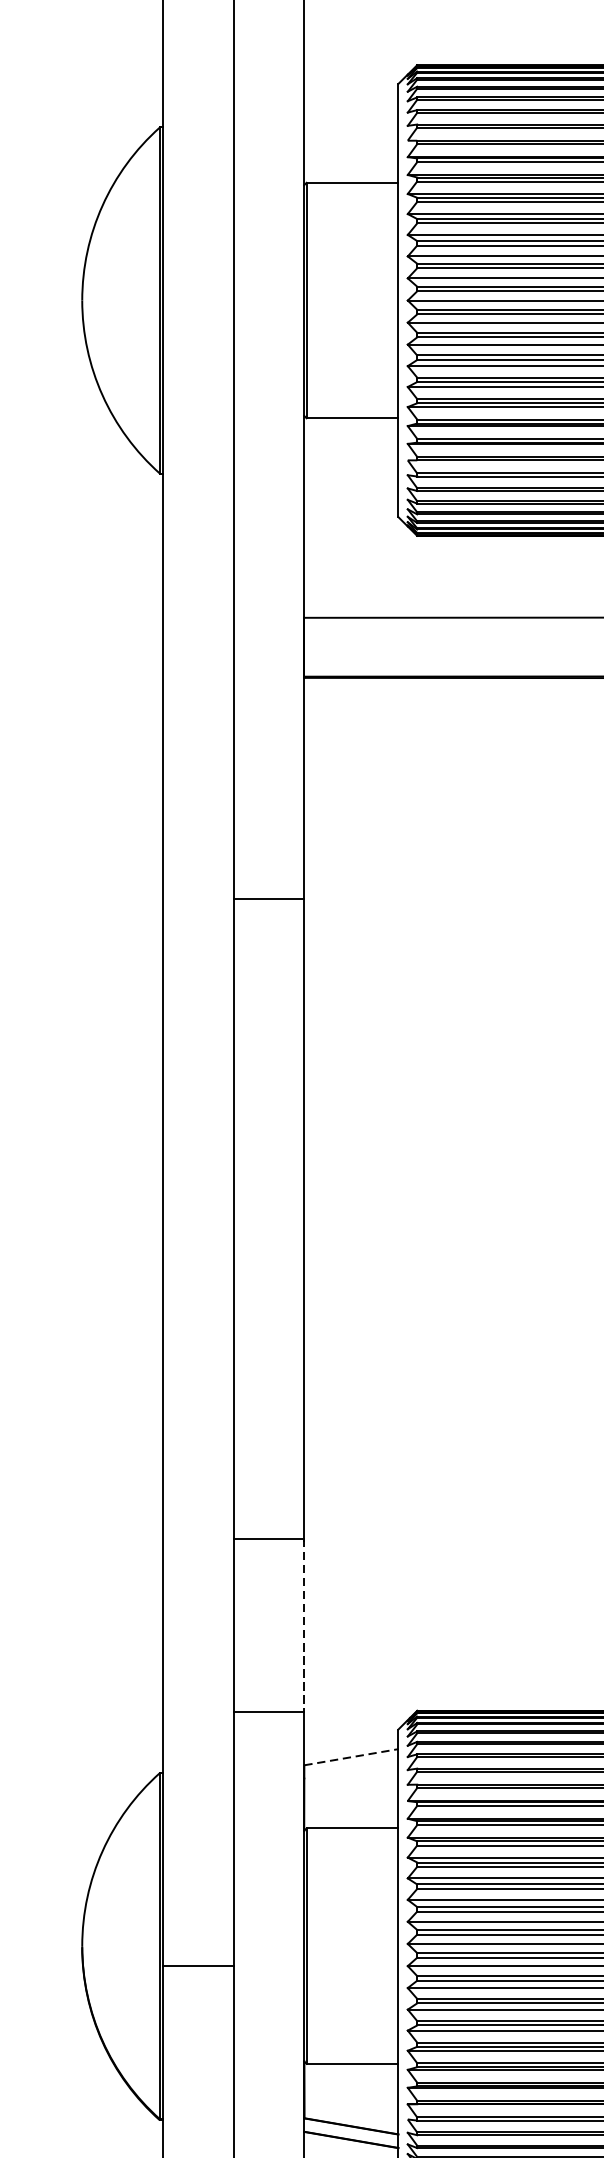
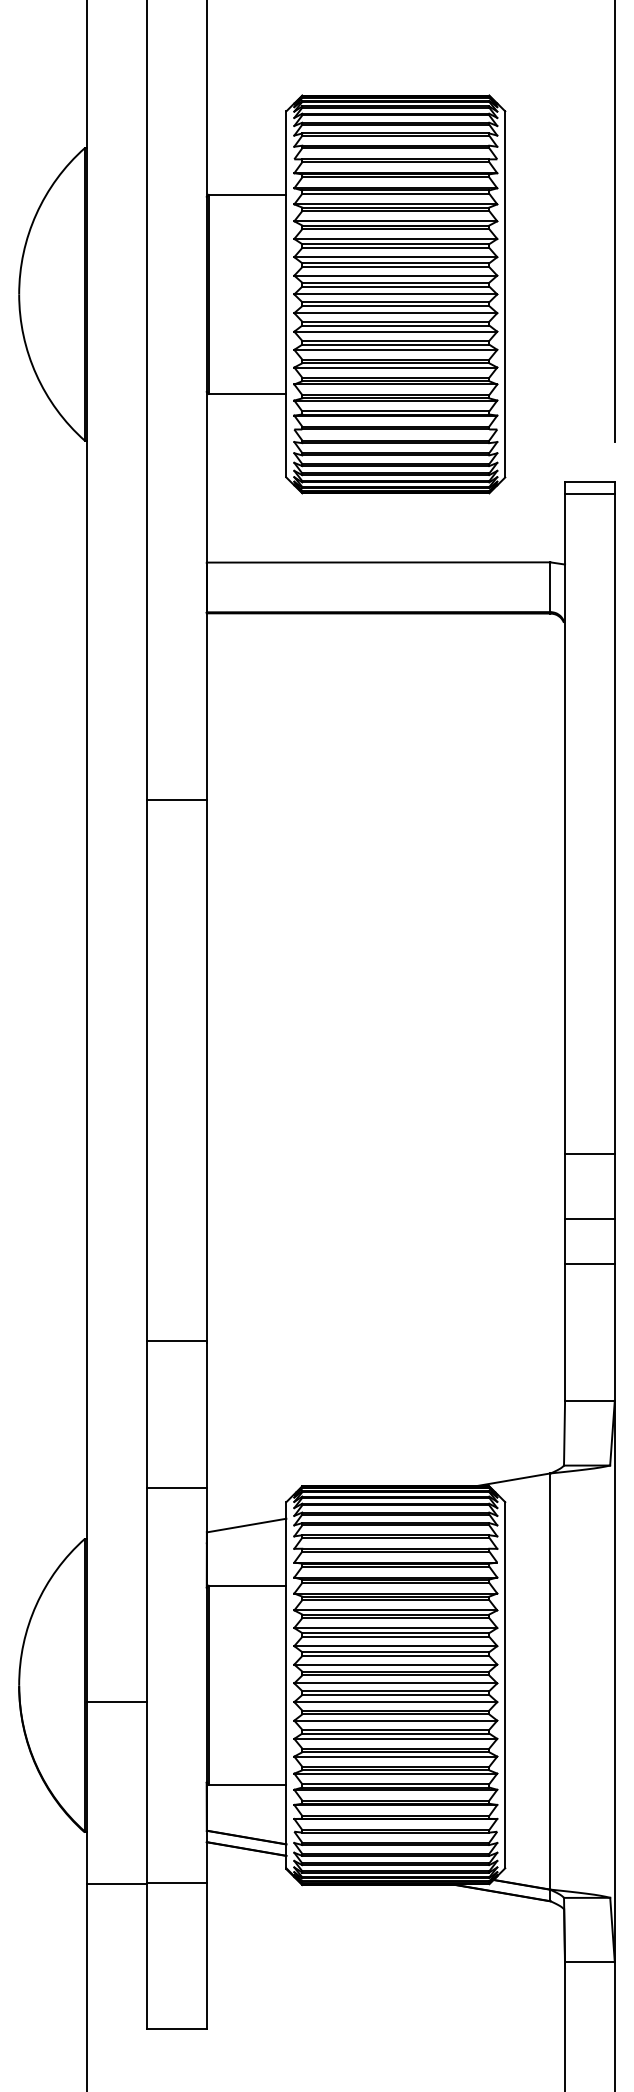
line: (303, 1625) -> (206, 1414), dashed -> solid
line: (352, 1757) -> (247, 1525), dashed -> solid

